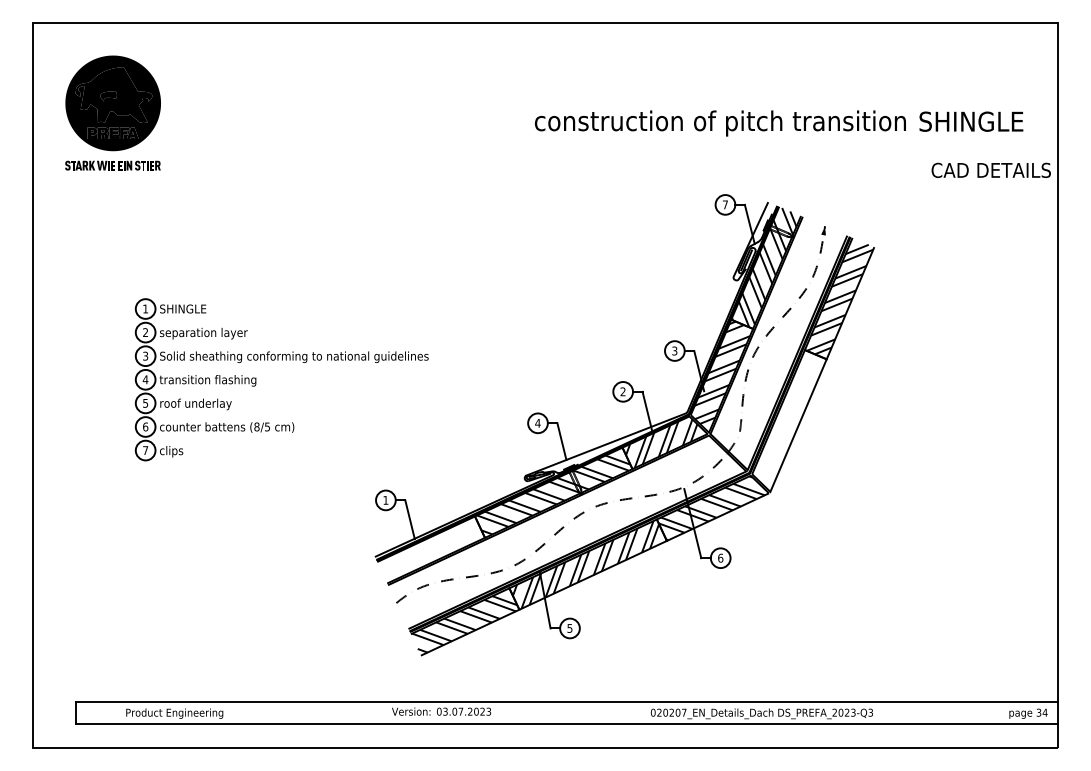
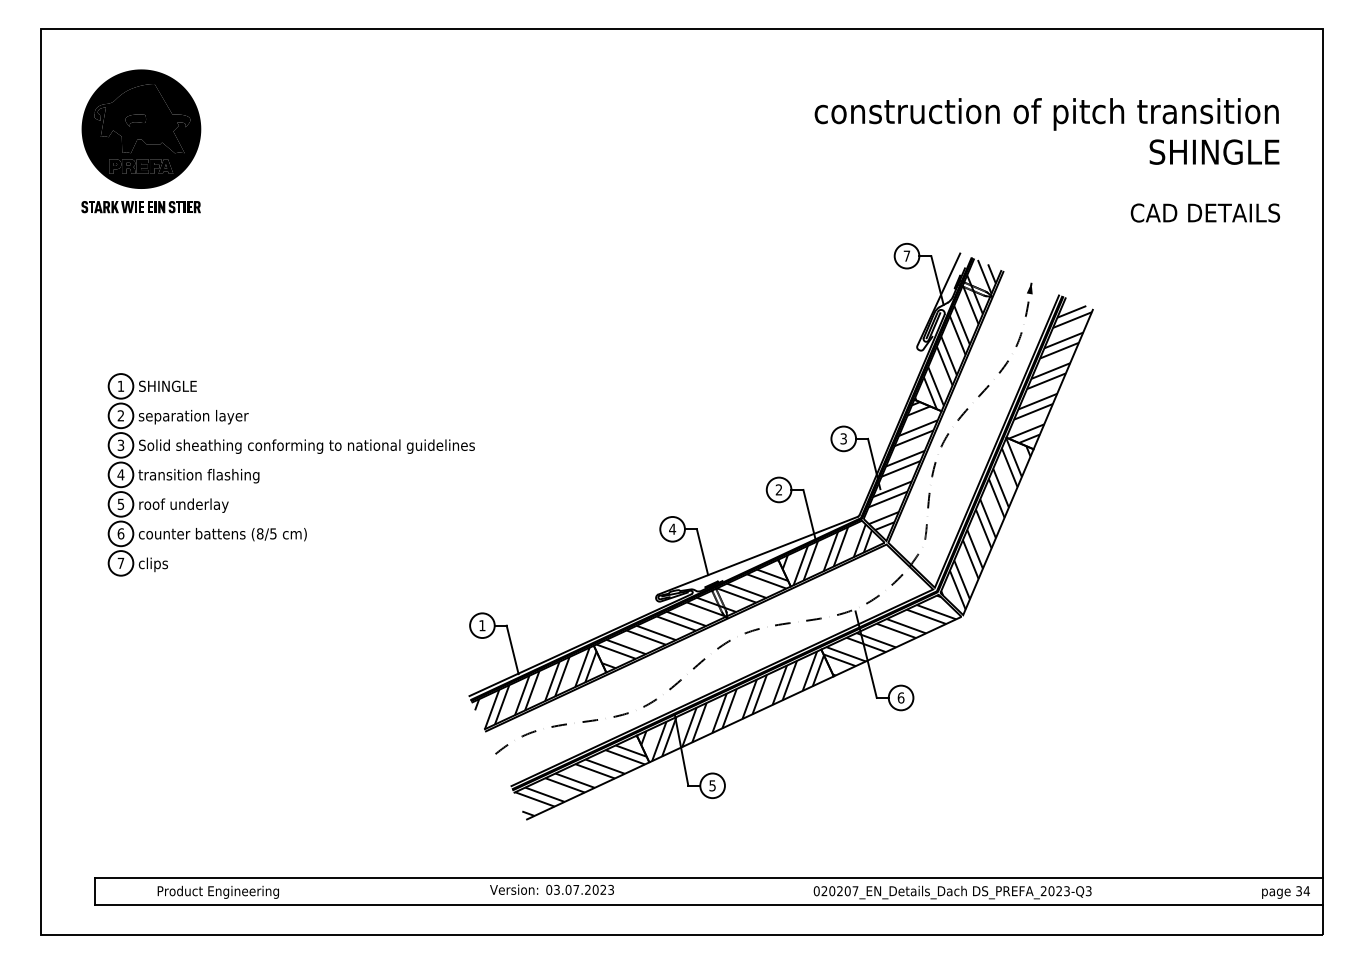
text: (720, 123) -> (1046, 114), moved
text: (990, 169) -> (1204, 212), moved
part: (281, 360) -> (291, 450), moved
hatch: (788, 418) -> (985, 523), added
hatch: (432, 550) -> (540, 688), added

